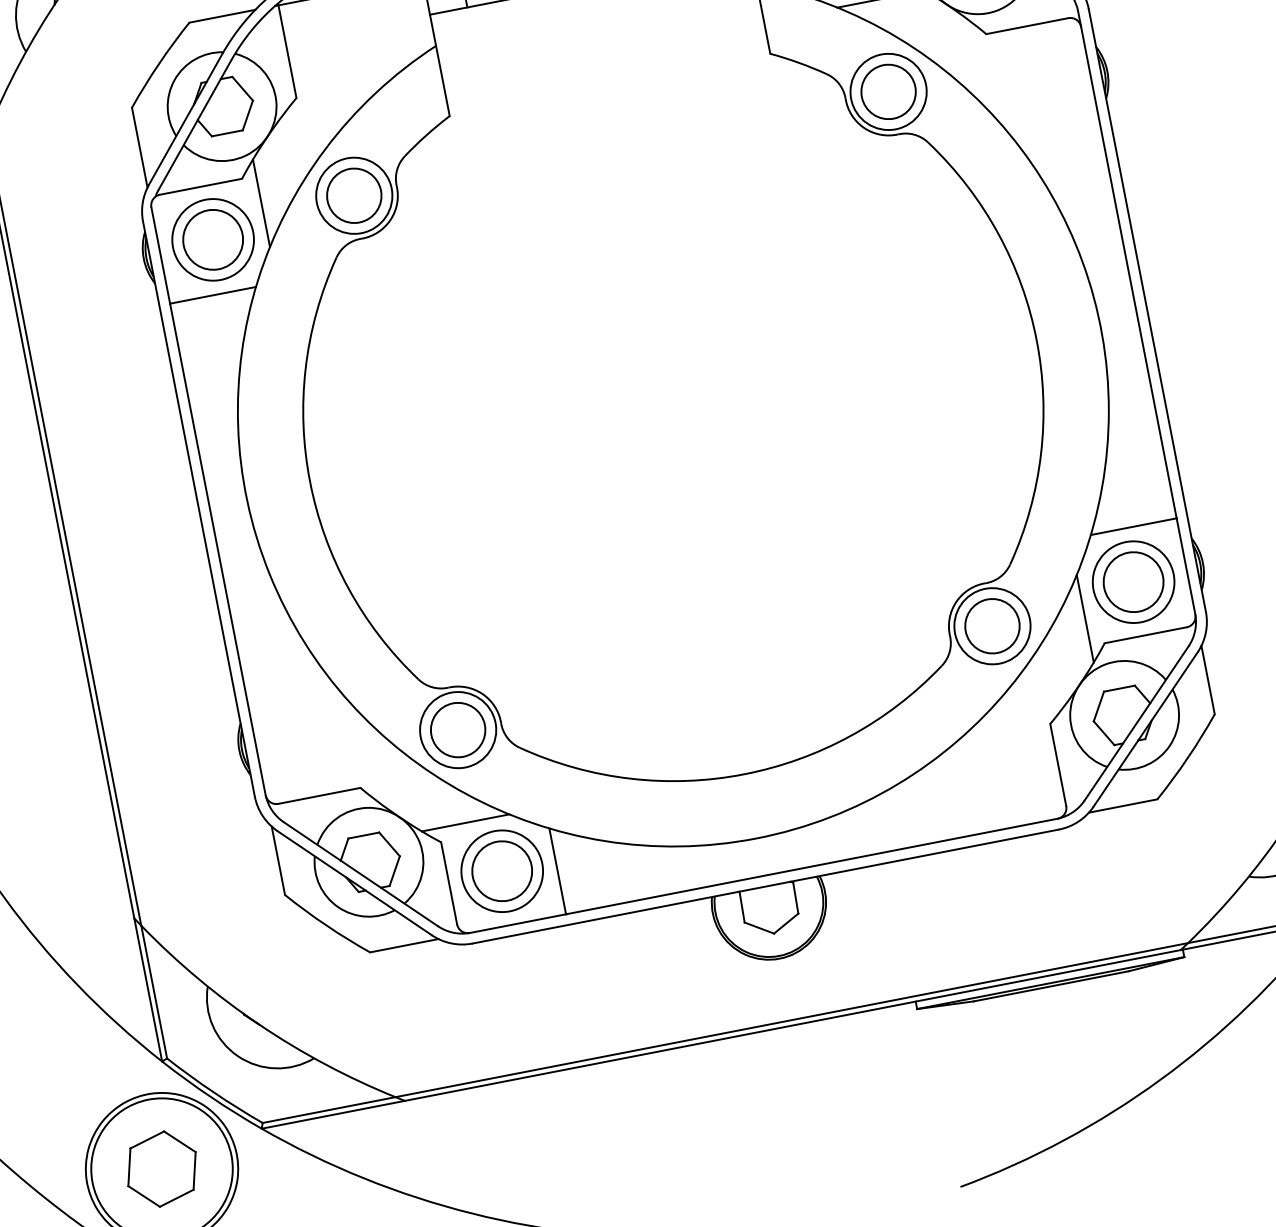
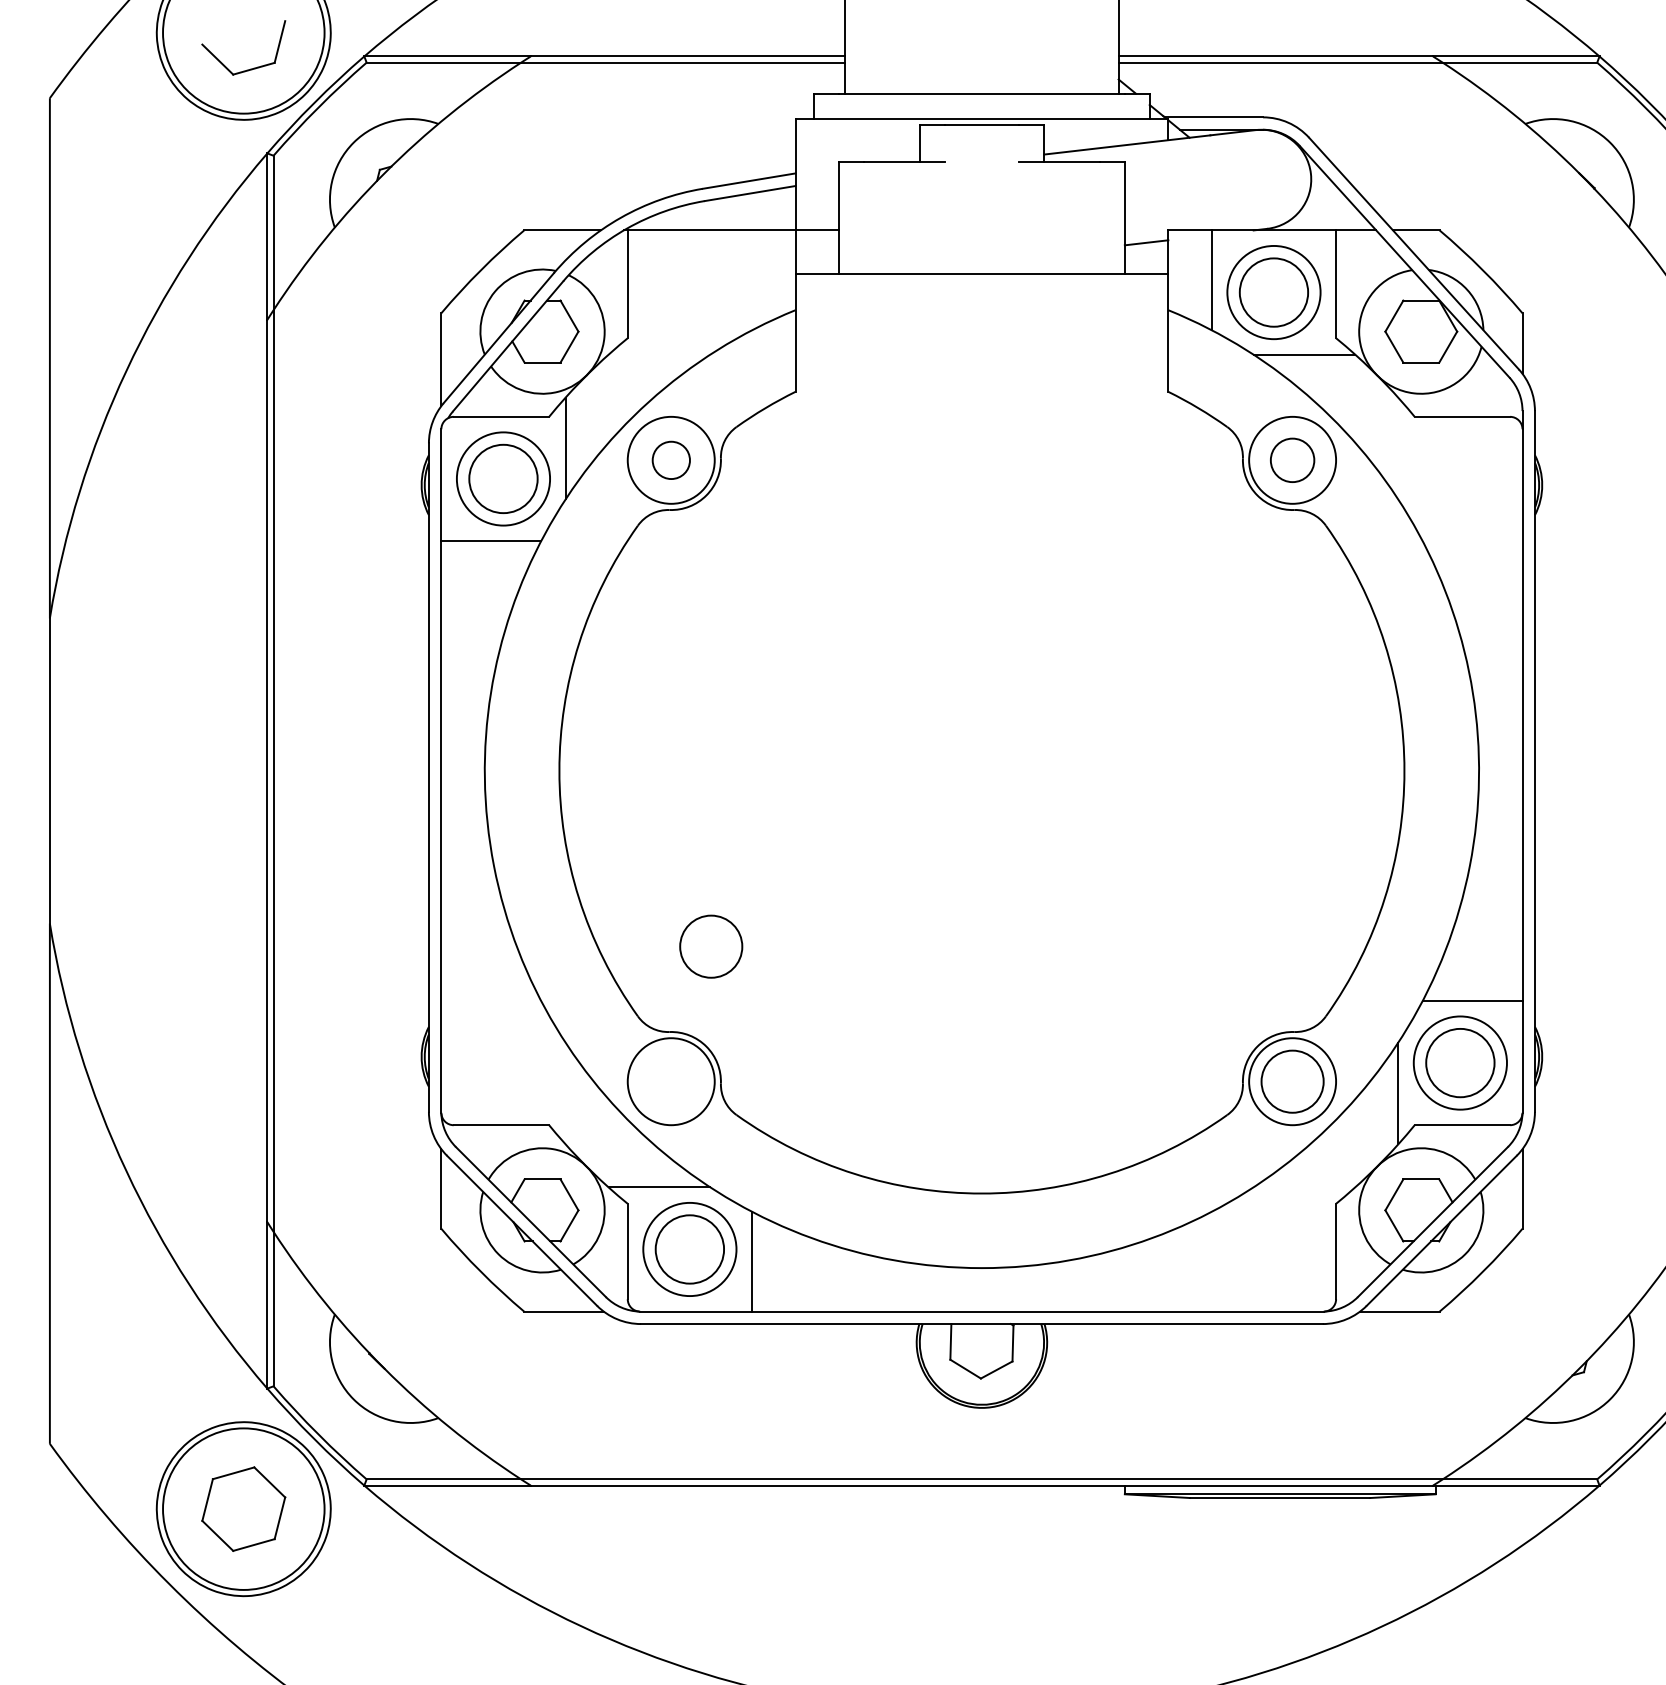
circle: (888, 92) -> (1292, 460), size x0.7
circle: (354, 195) -> (671, 460), size x0.6
circle: (458, 729) -> (711, 946), moved

